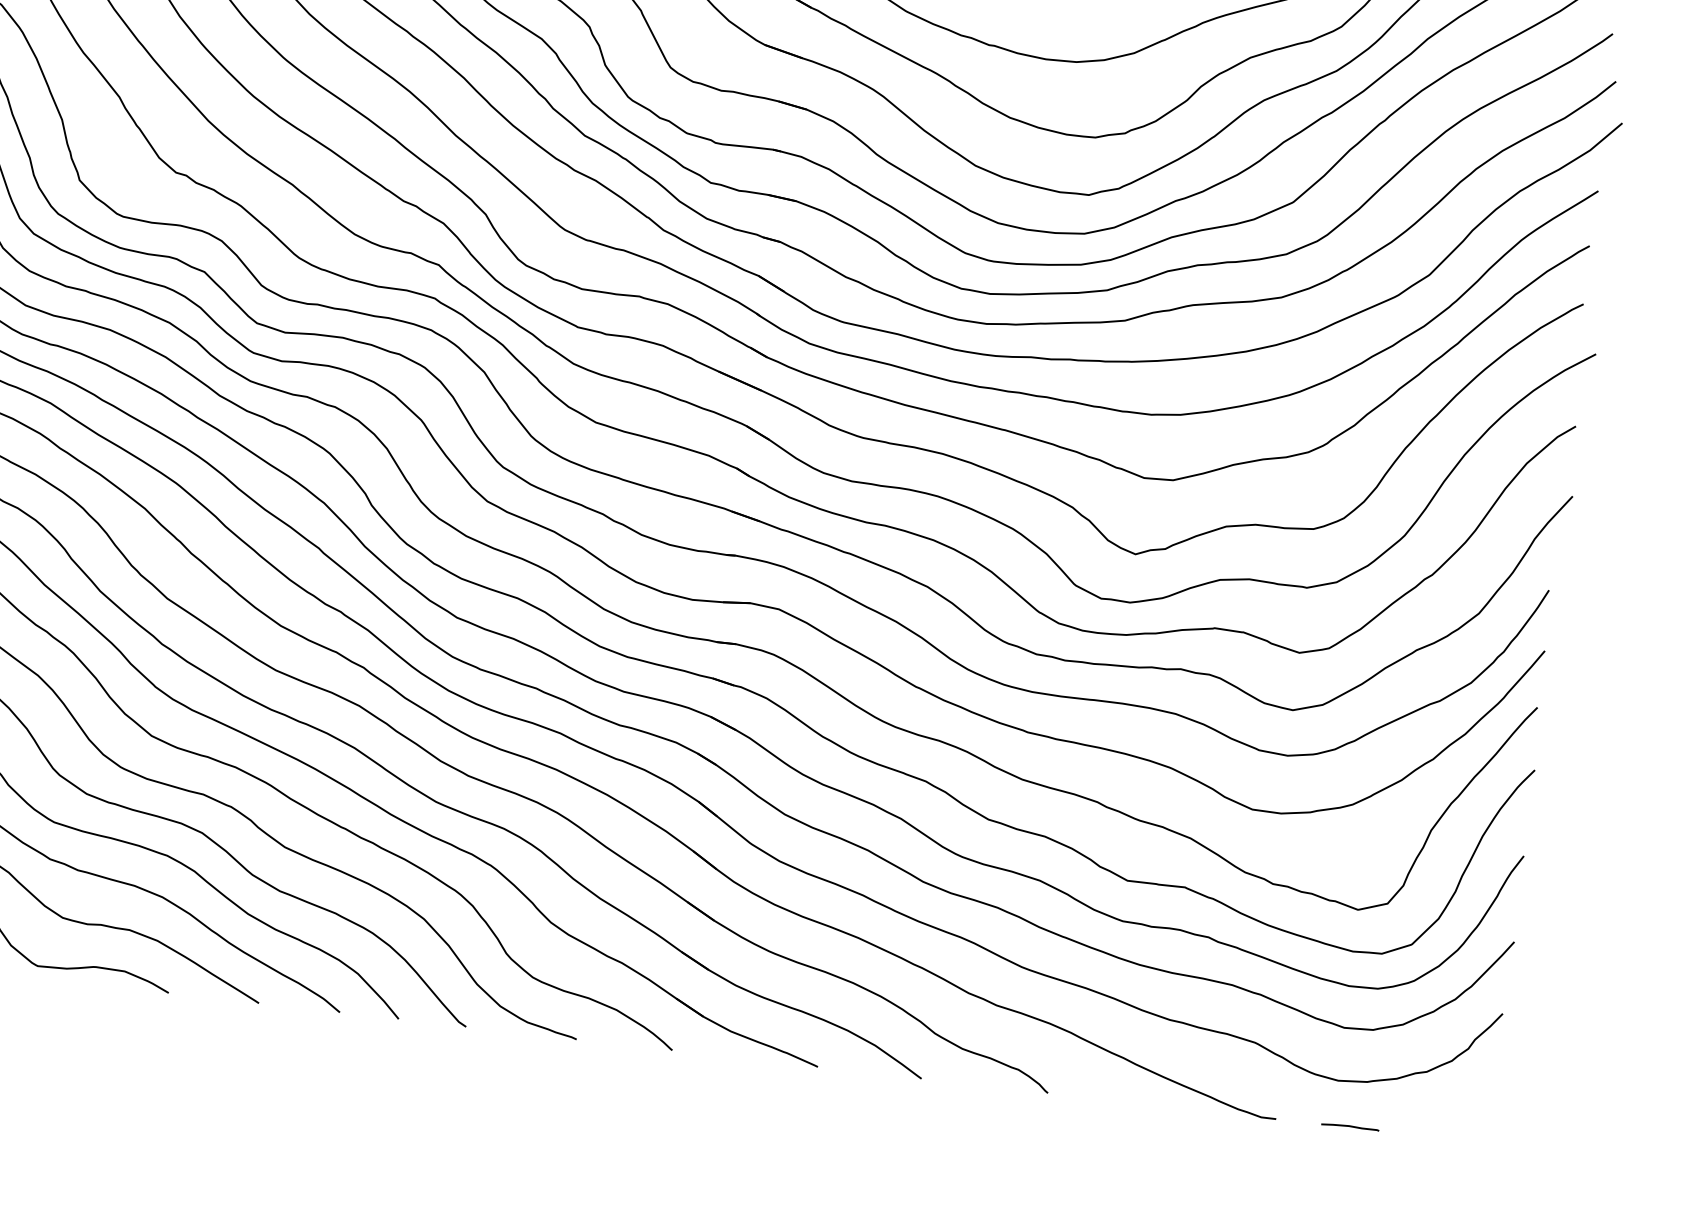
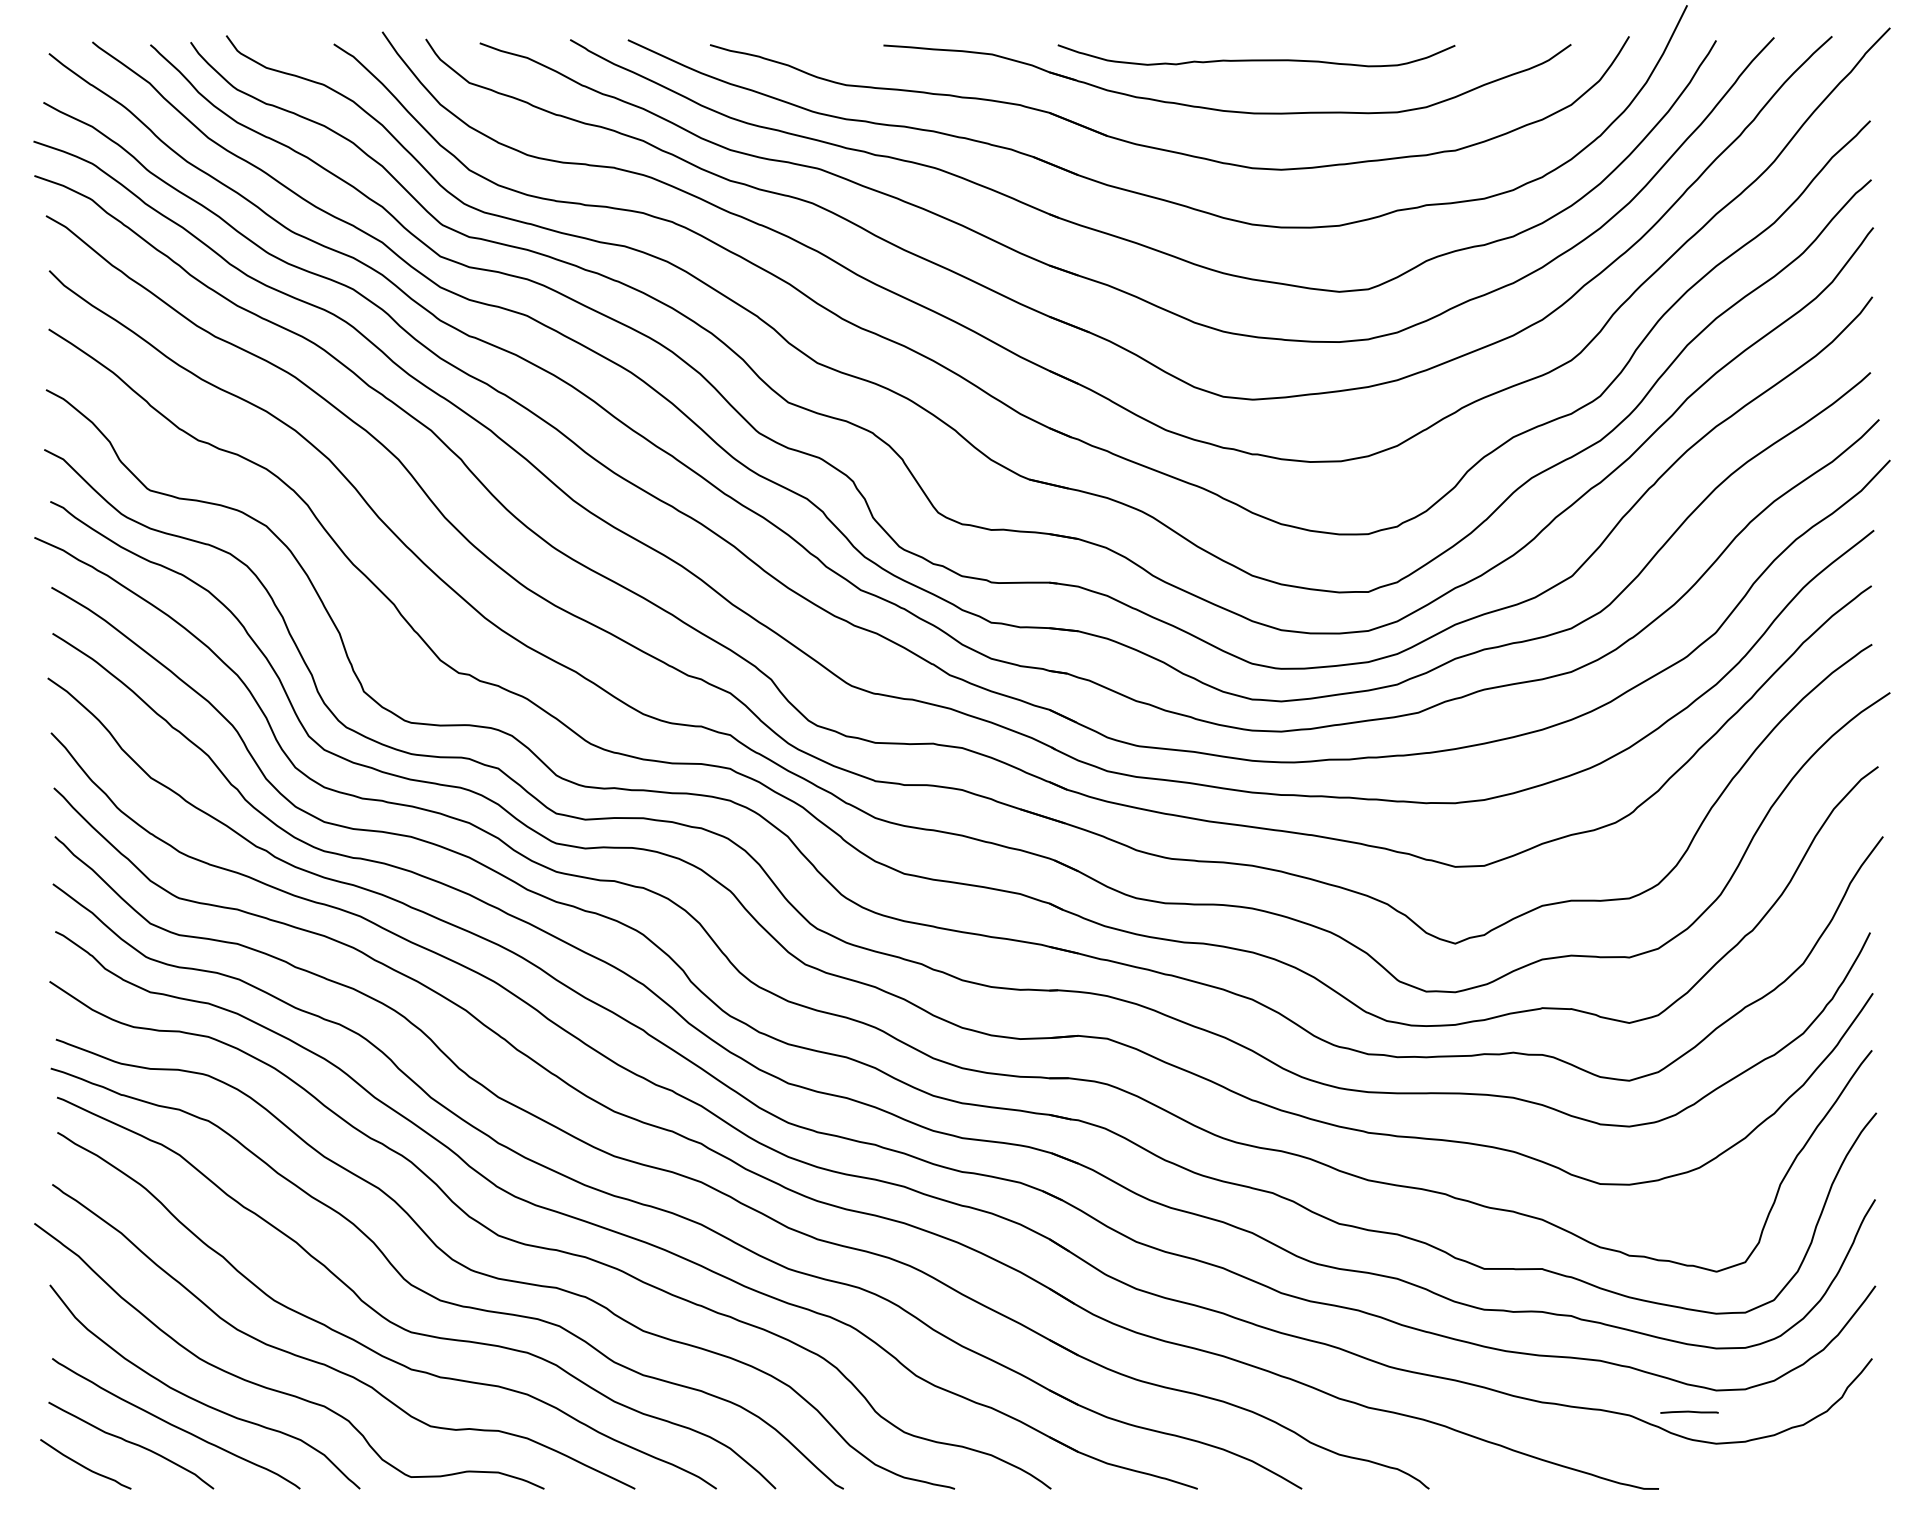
line: (1350, 1126) -> (1689, 1411), moved

